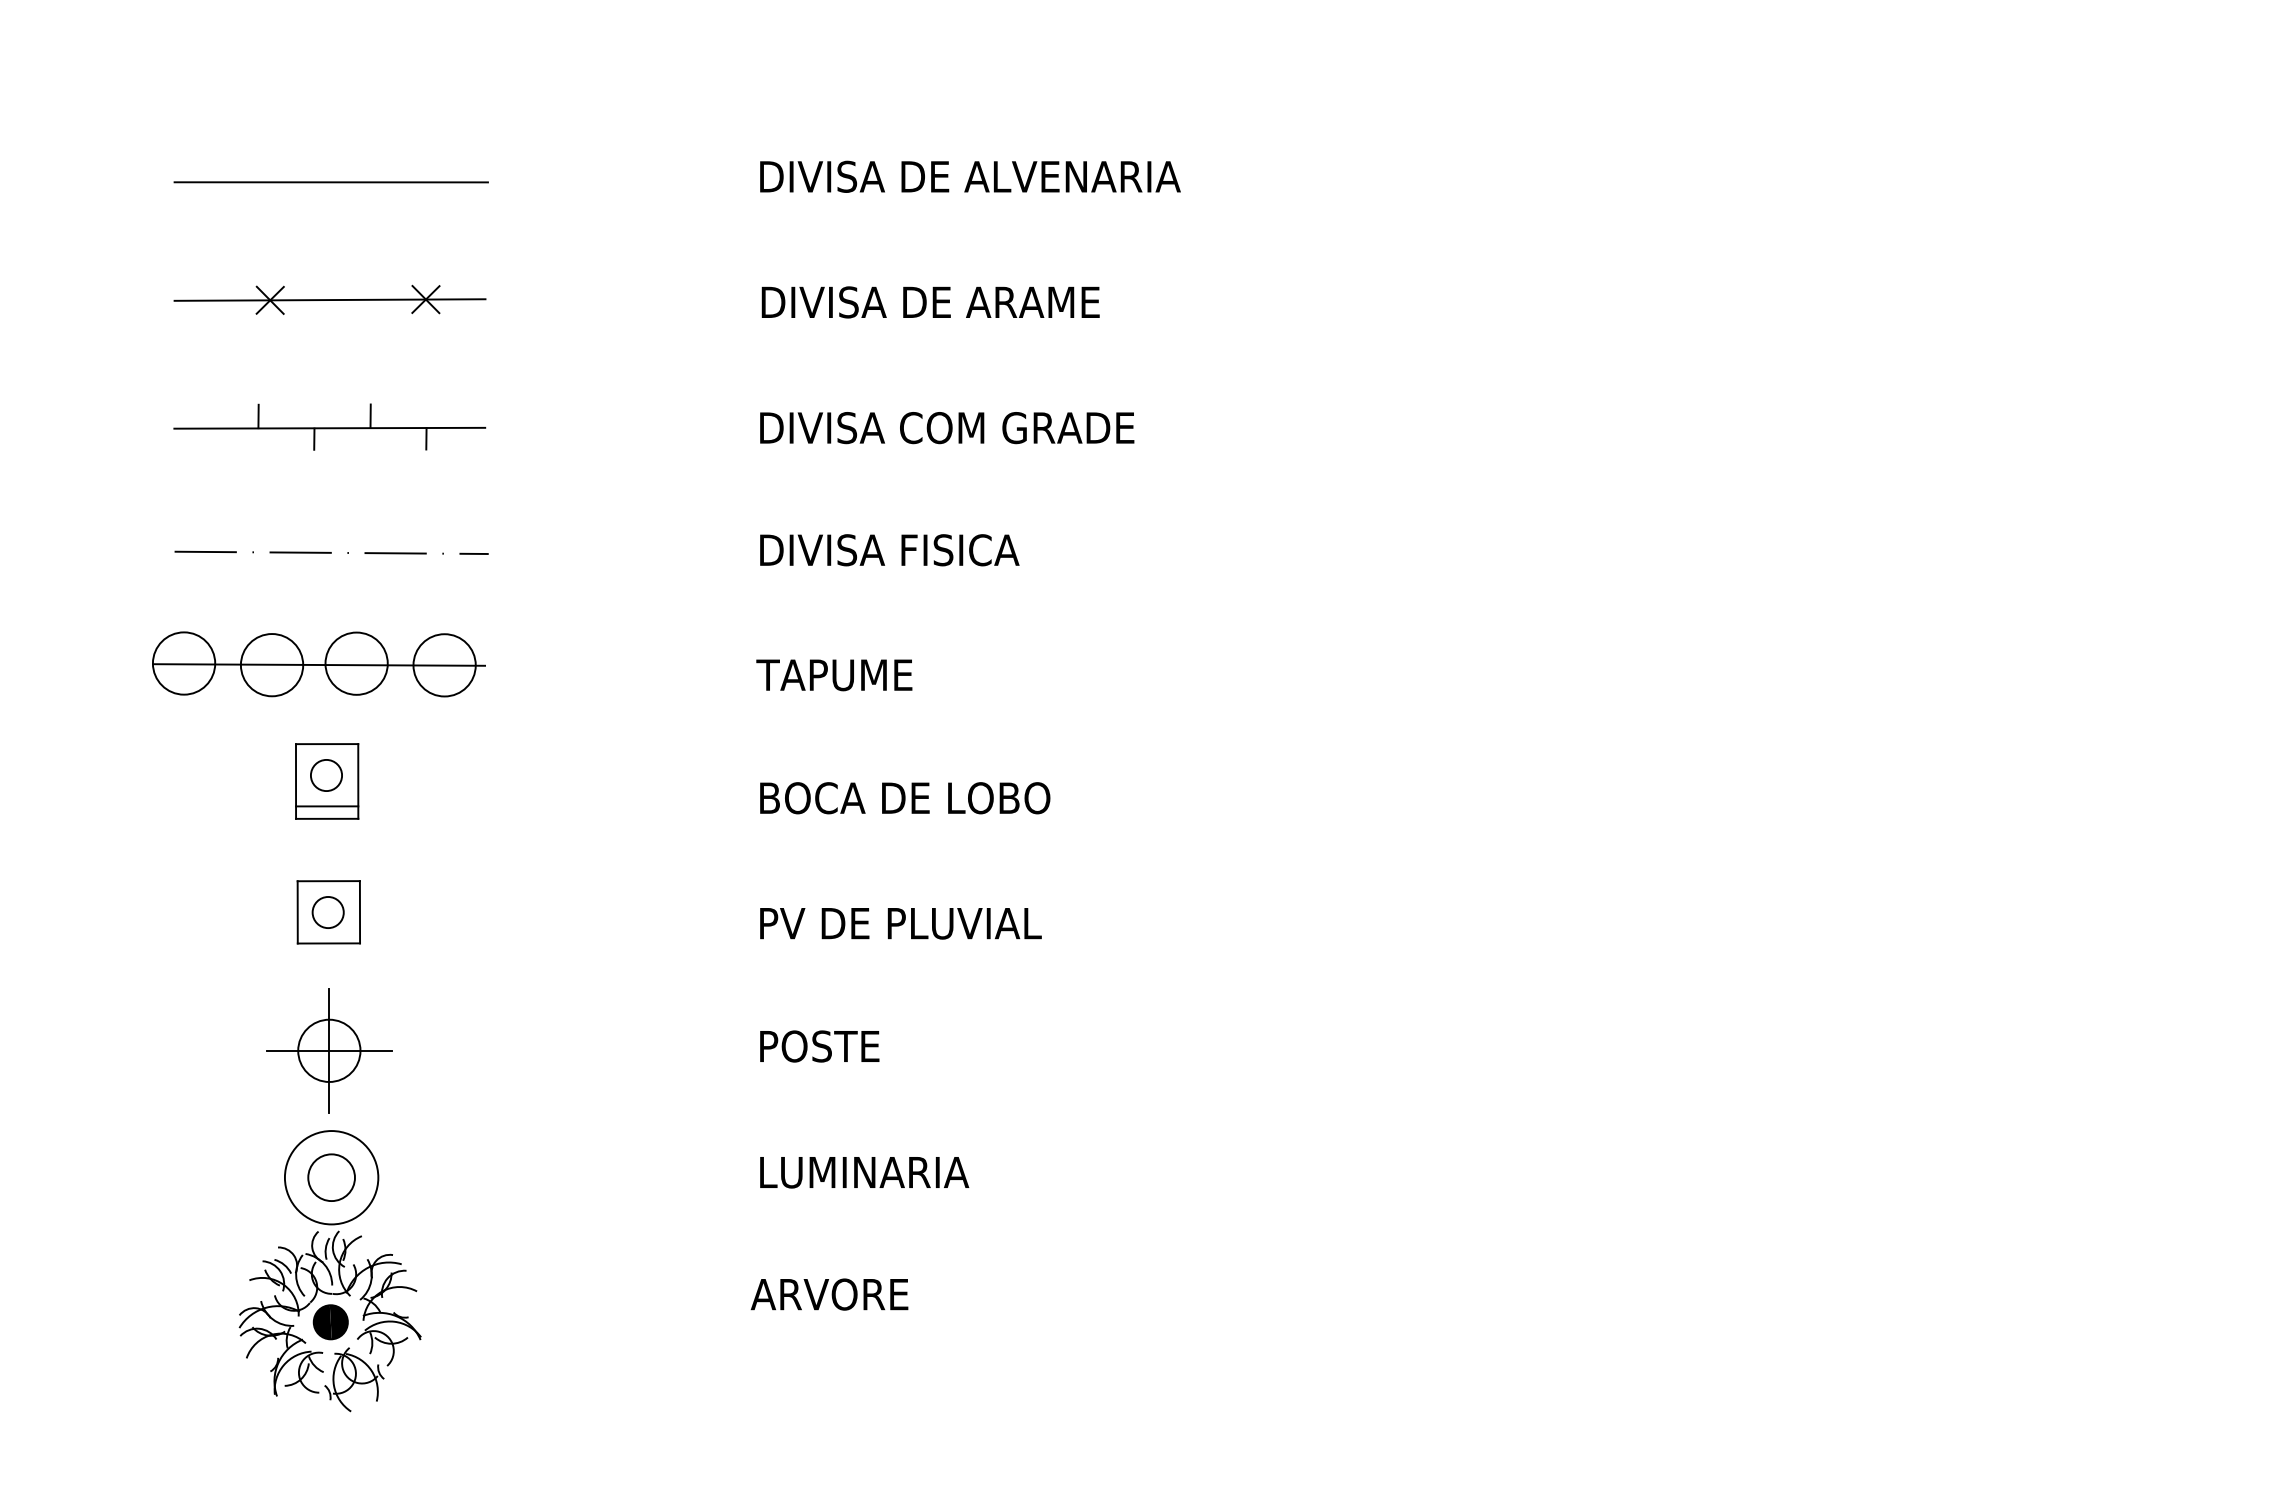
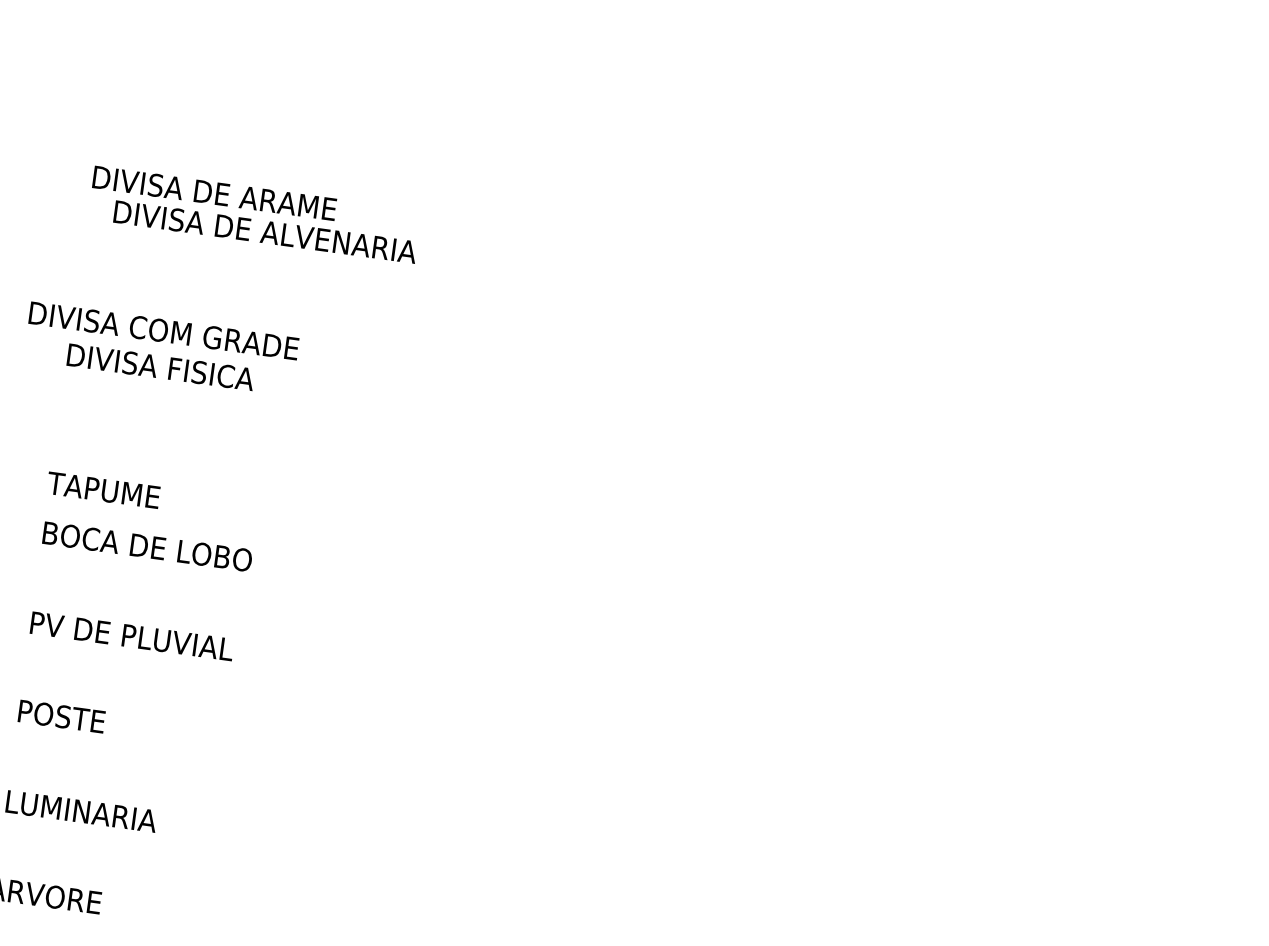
text: (970, 176) -> (265, 231), moved
text: (947, 428) -> (164, 331), moved
text: (834, 675) -> (103, 490), moved

